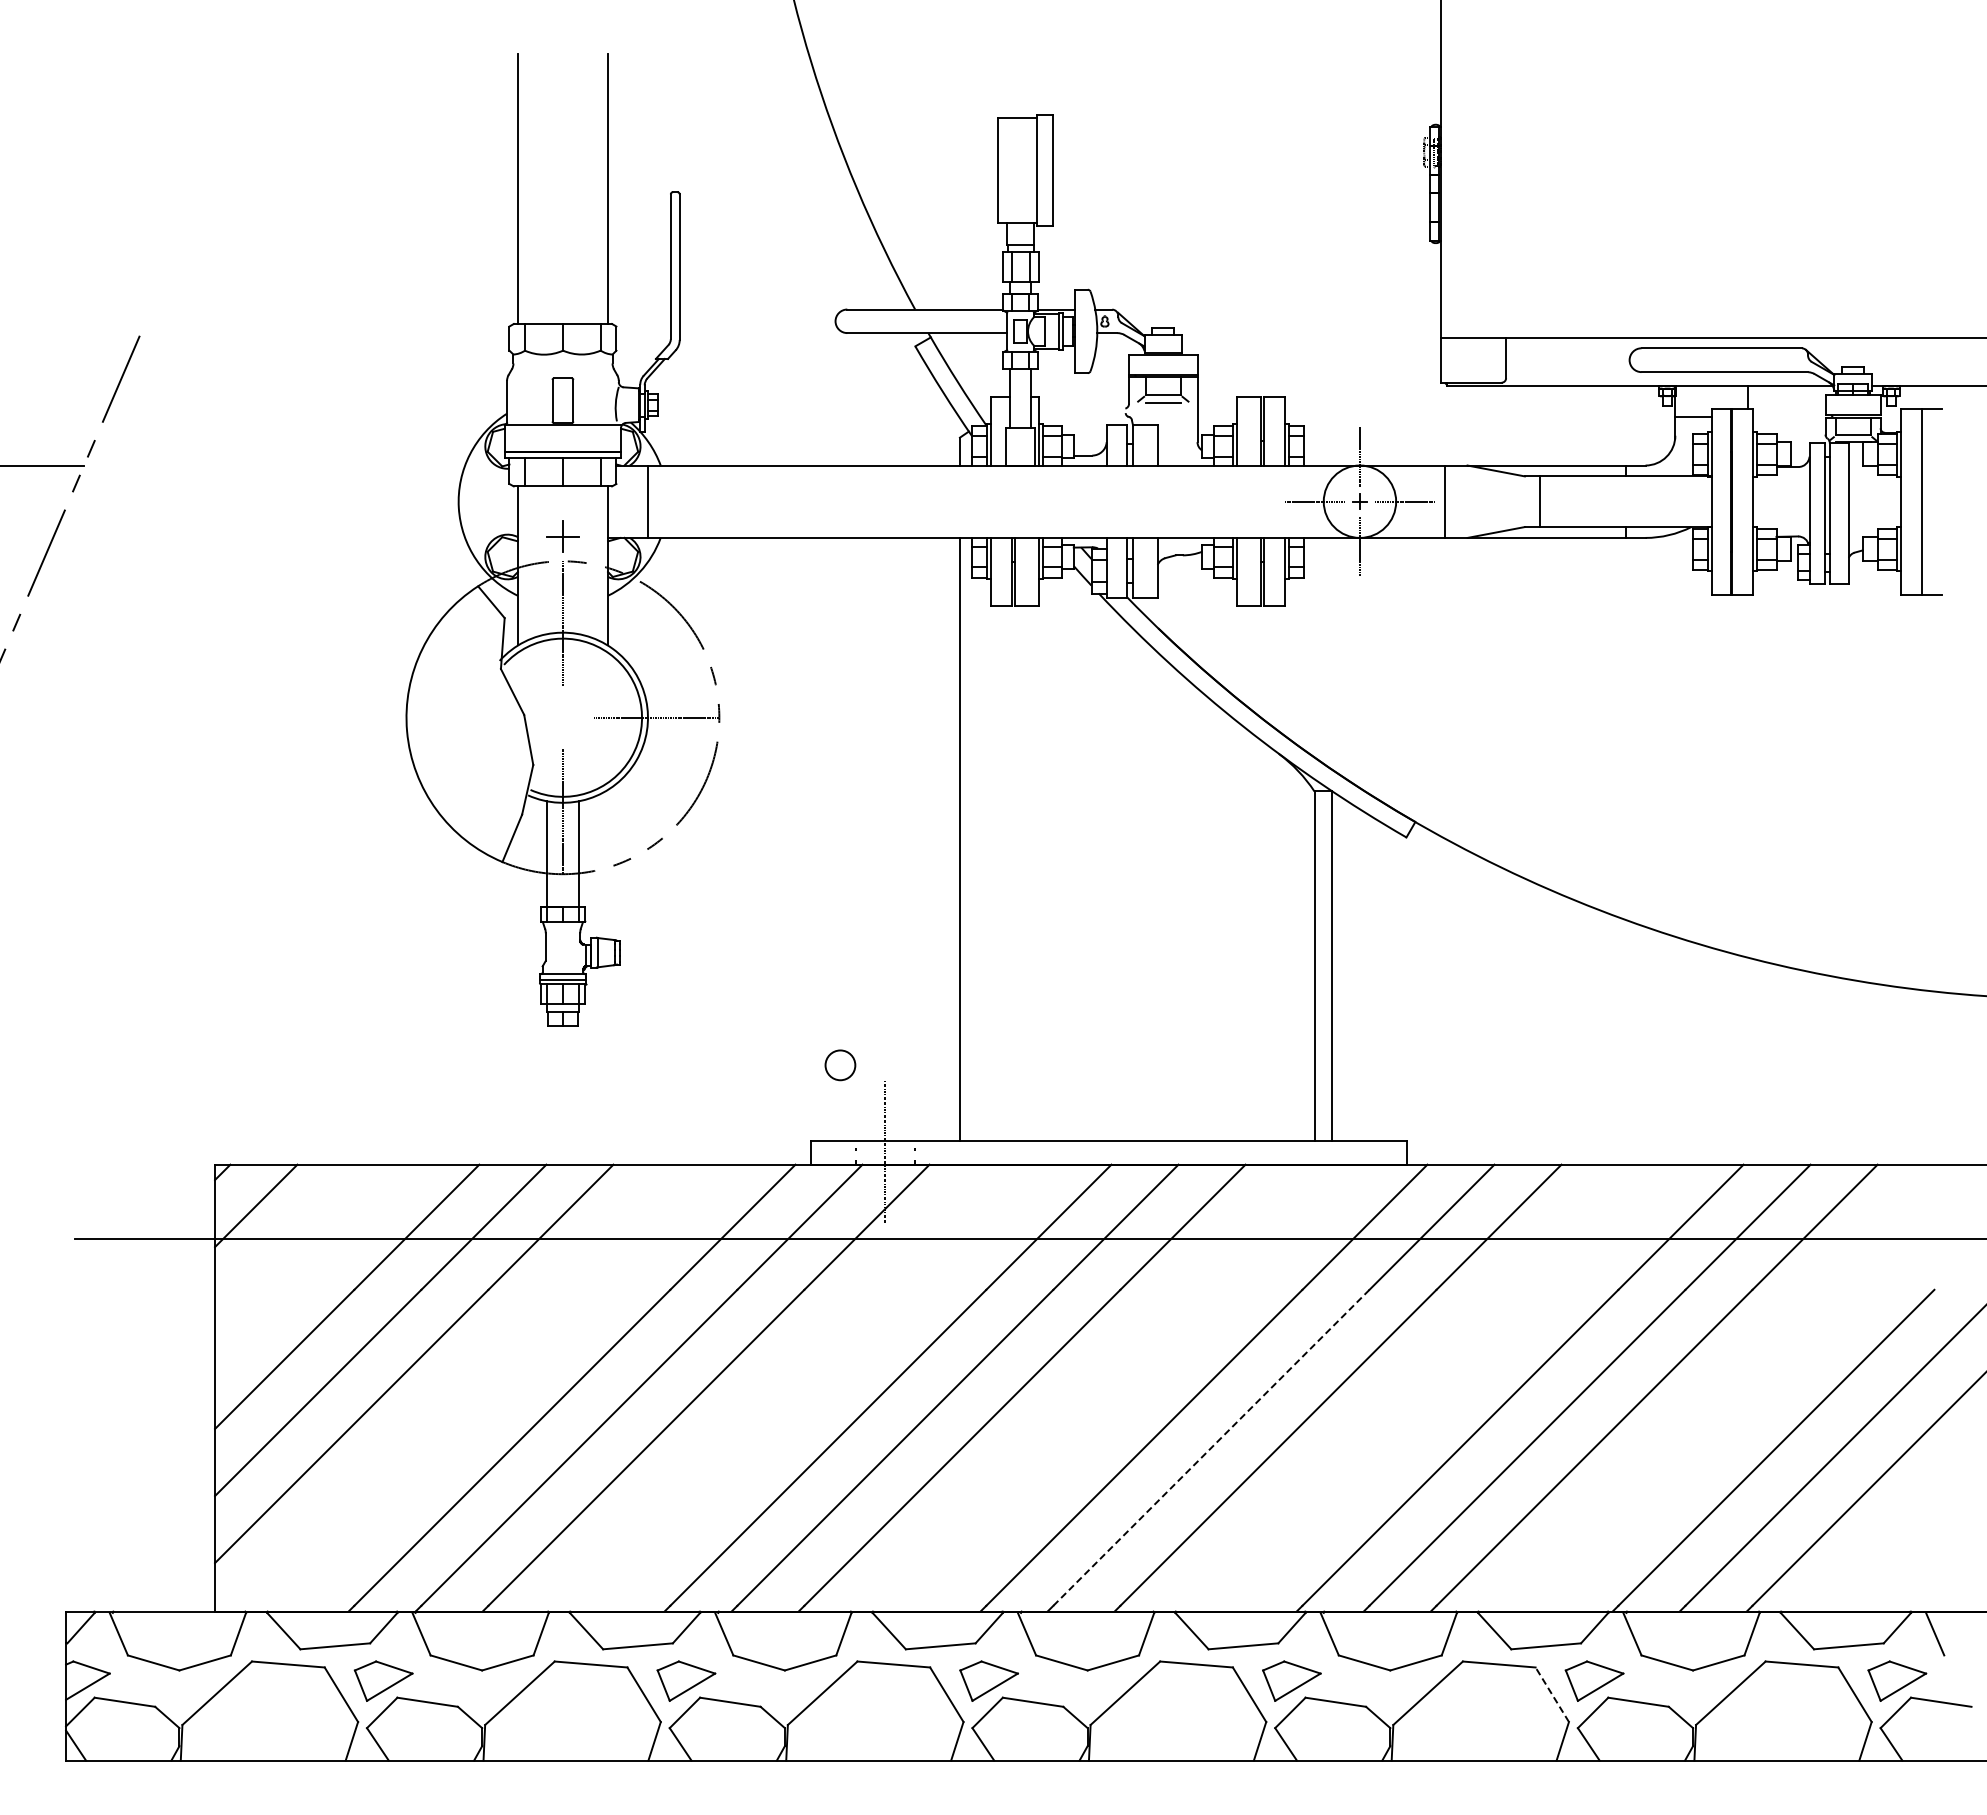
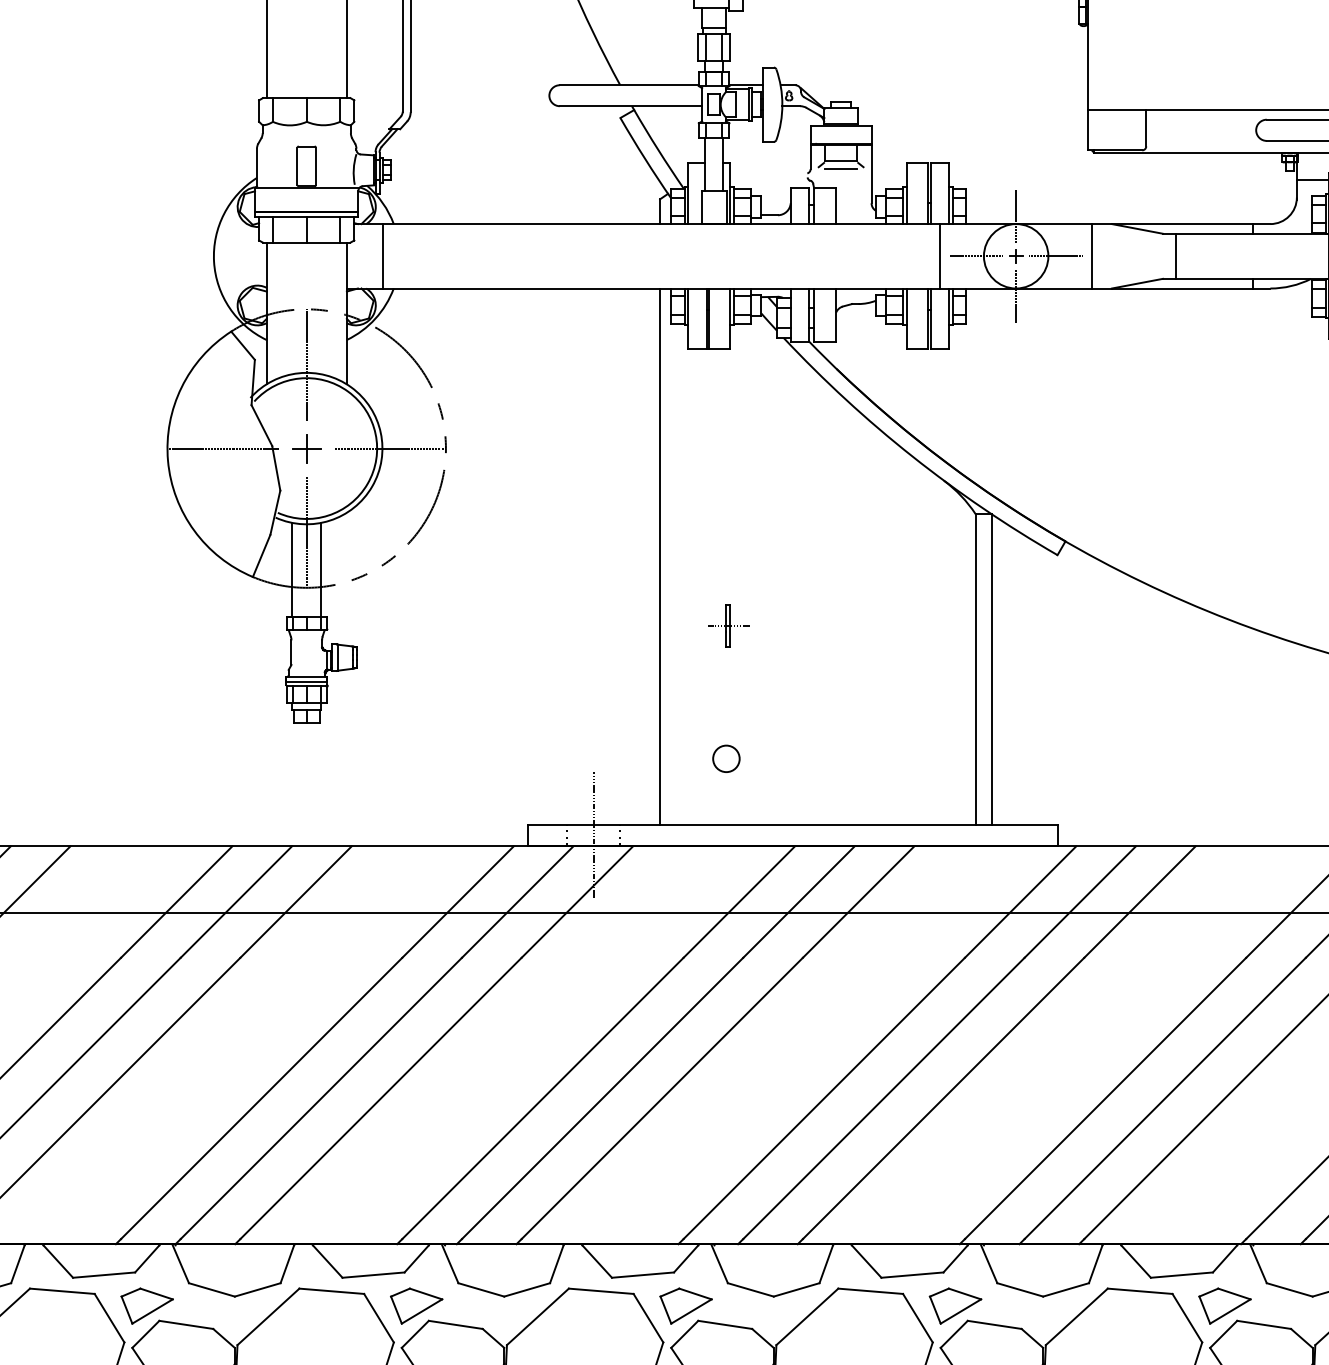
line: (1274, 501) -> (940, 256), added
part: (562, 536) -> (306, 448), moved
line: (468, 717) -> (222, 448), added
part: (1035, 917) -> (727, 626), added
circle: (840, 1065) -> (726, 759), moved
line: (1211, 1447) -> (884, 1098), dashed -> solid
line: (1552, 1694) -> (1187, 1317), dashed -> solid

